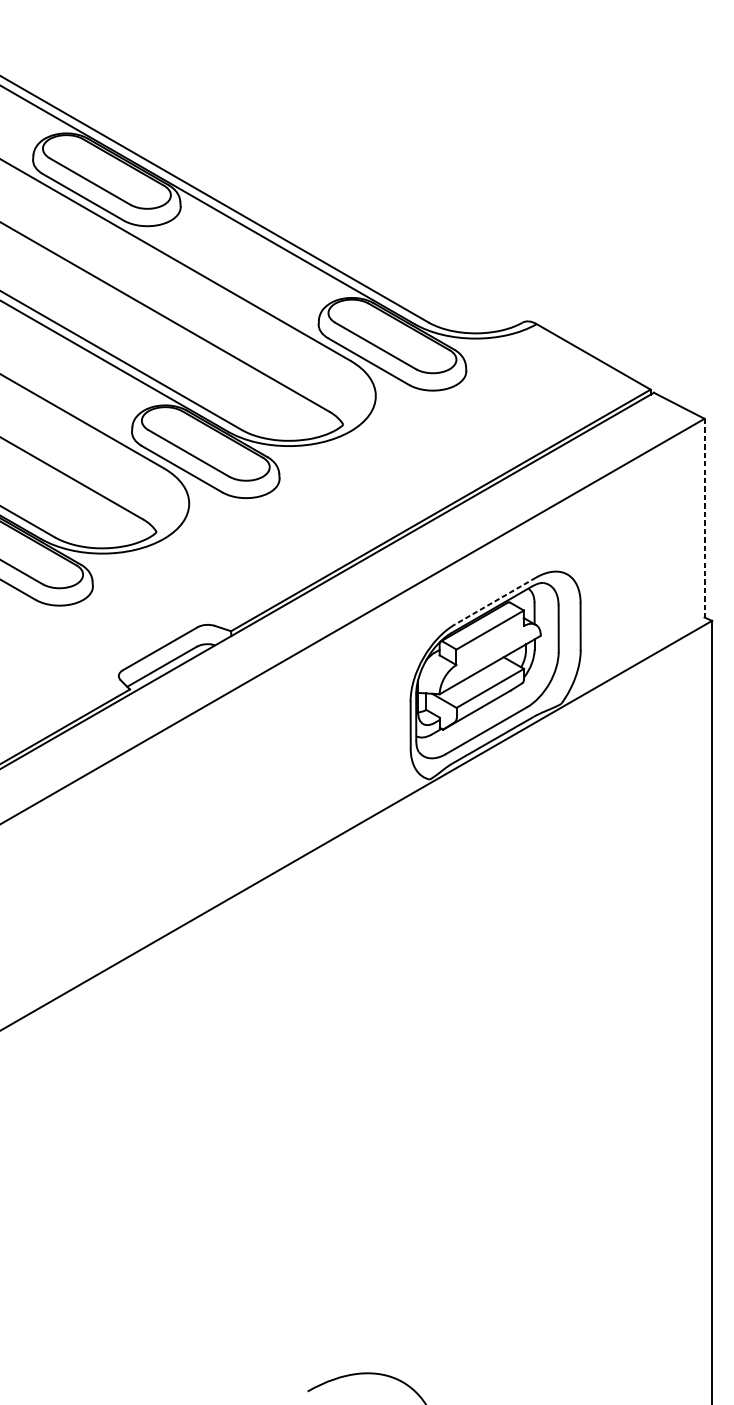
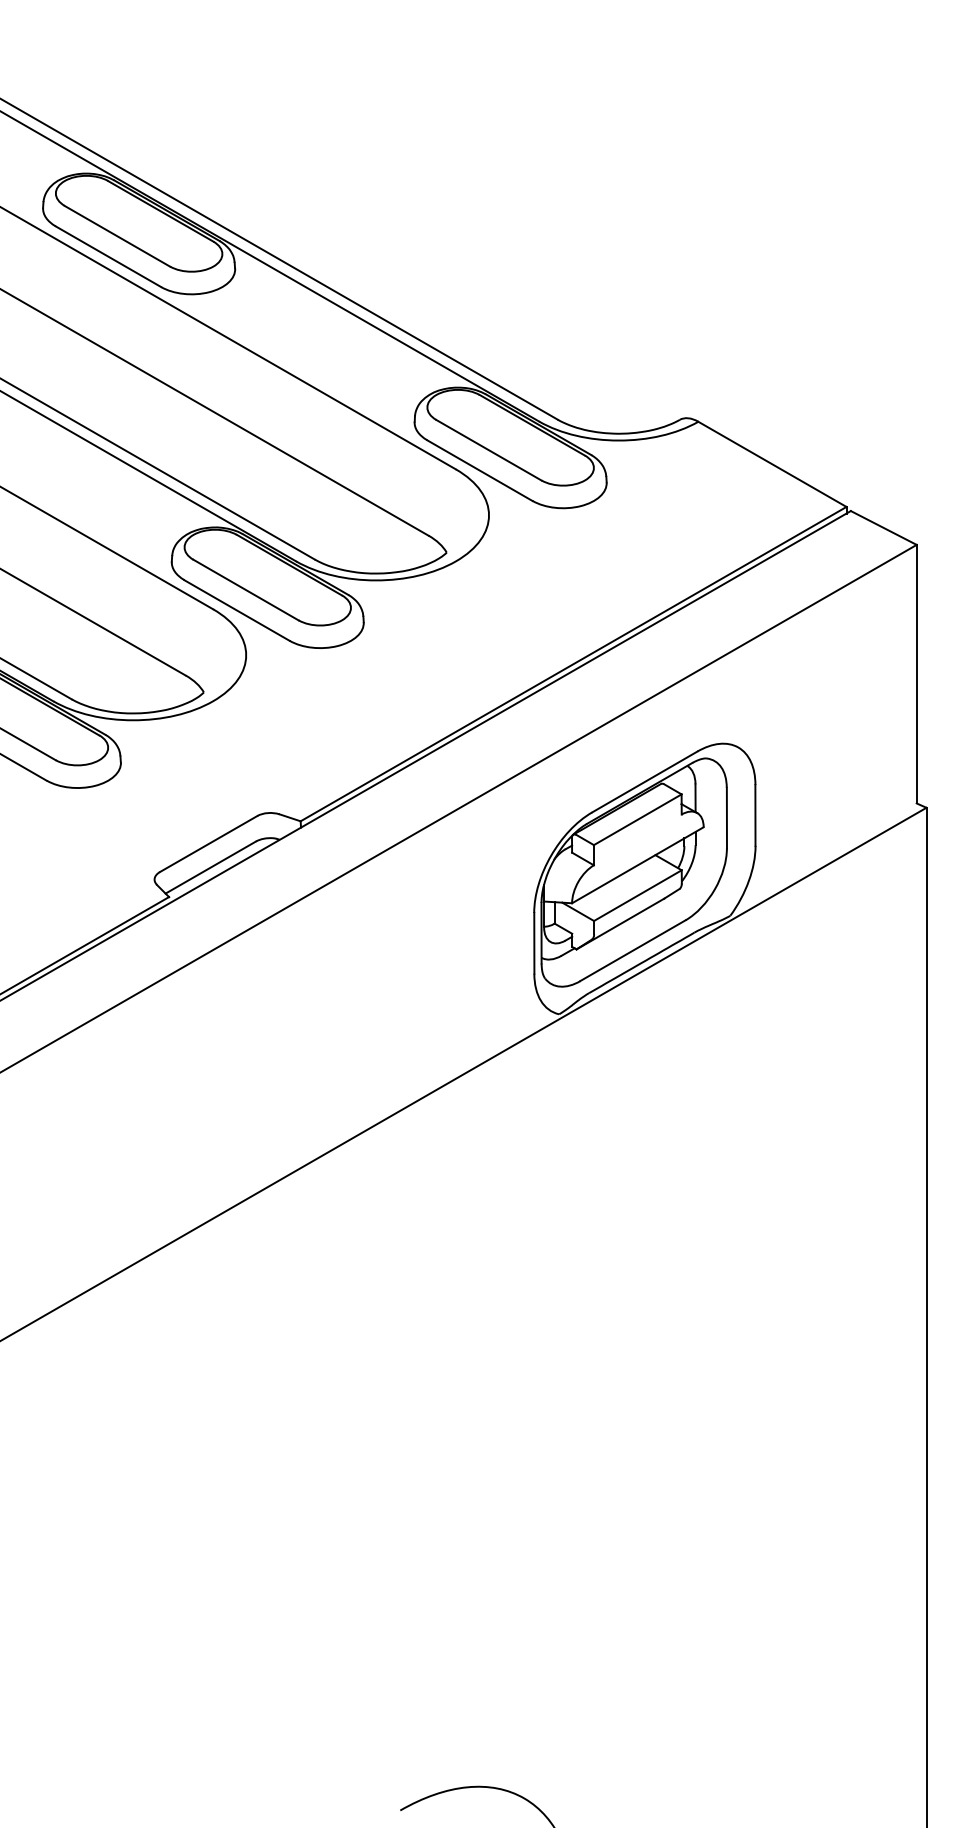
line: (704, 518) -> (916, 674), dashed -> solid
line: (495, 601) -> (644, 782), dashed -> solid

